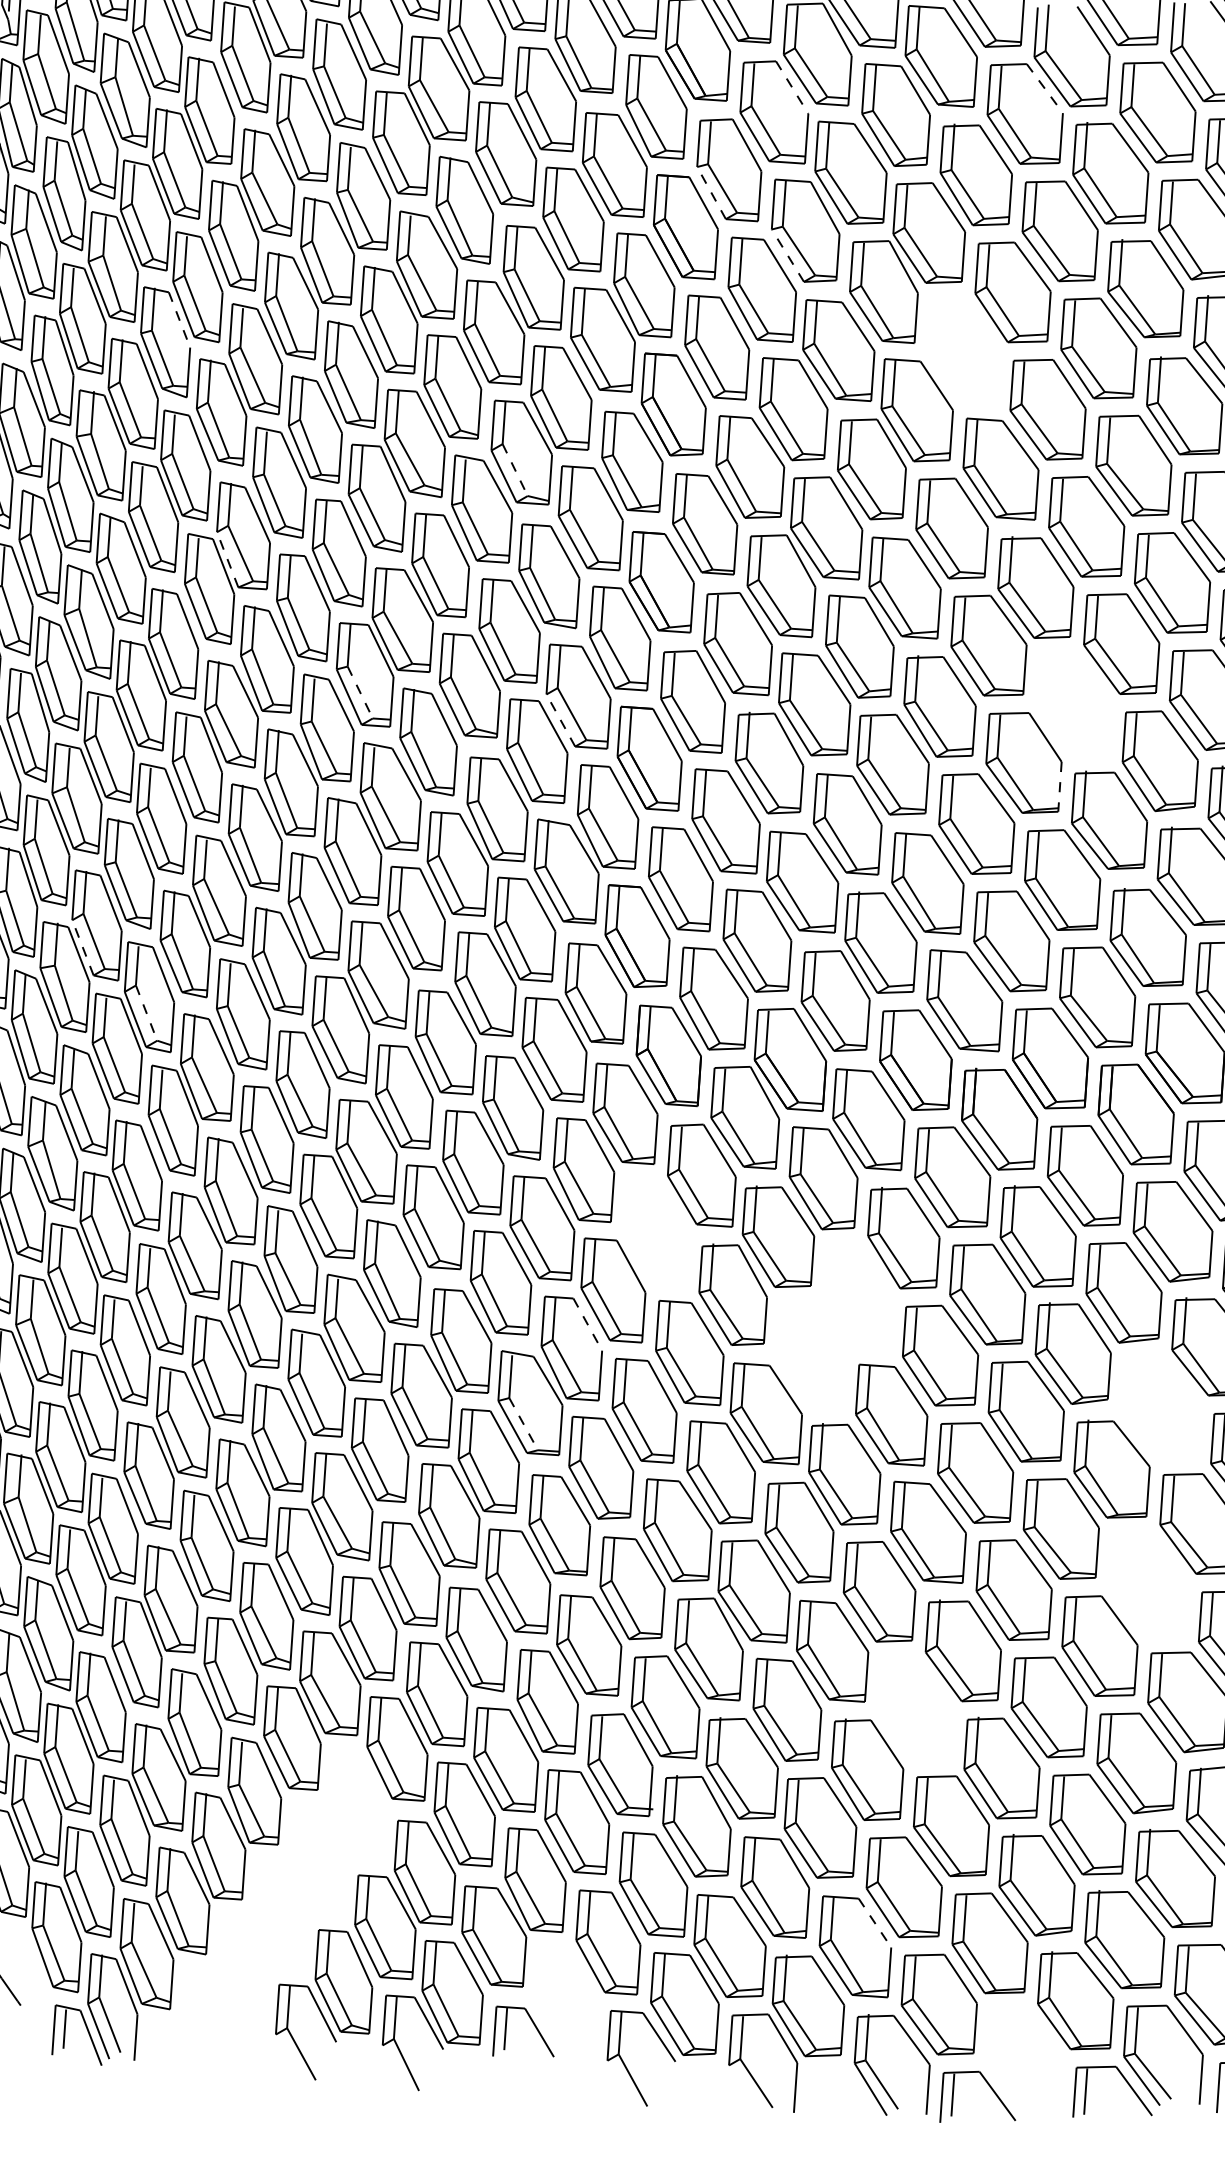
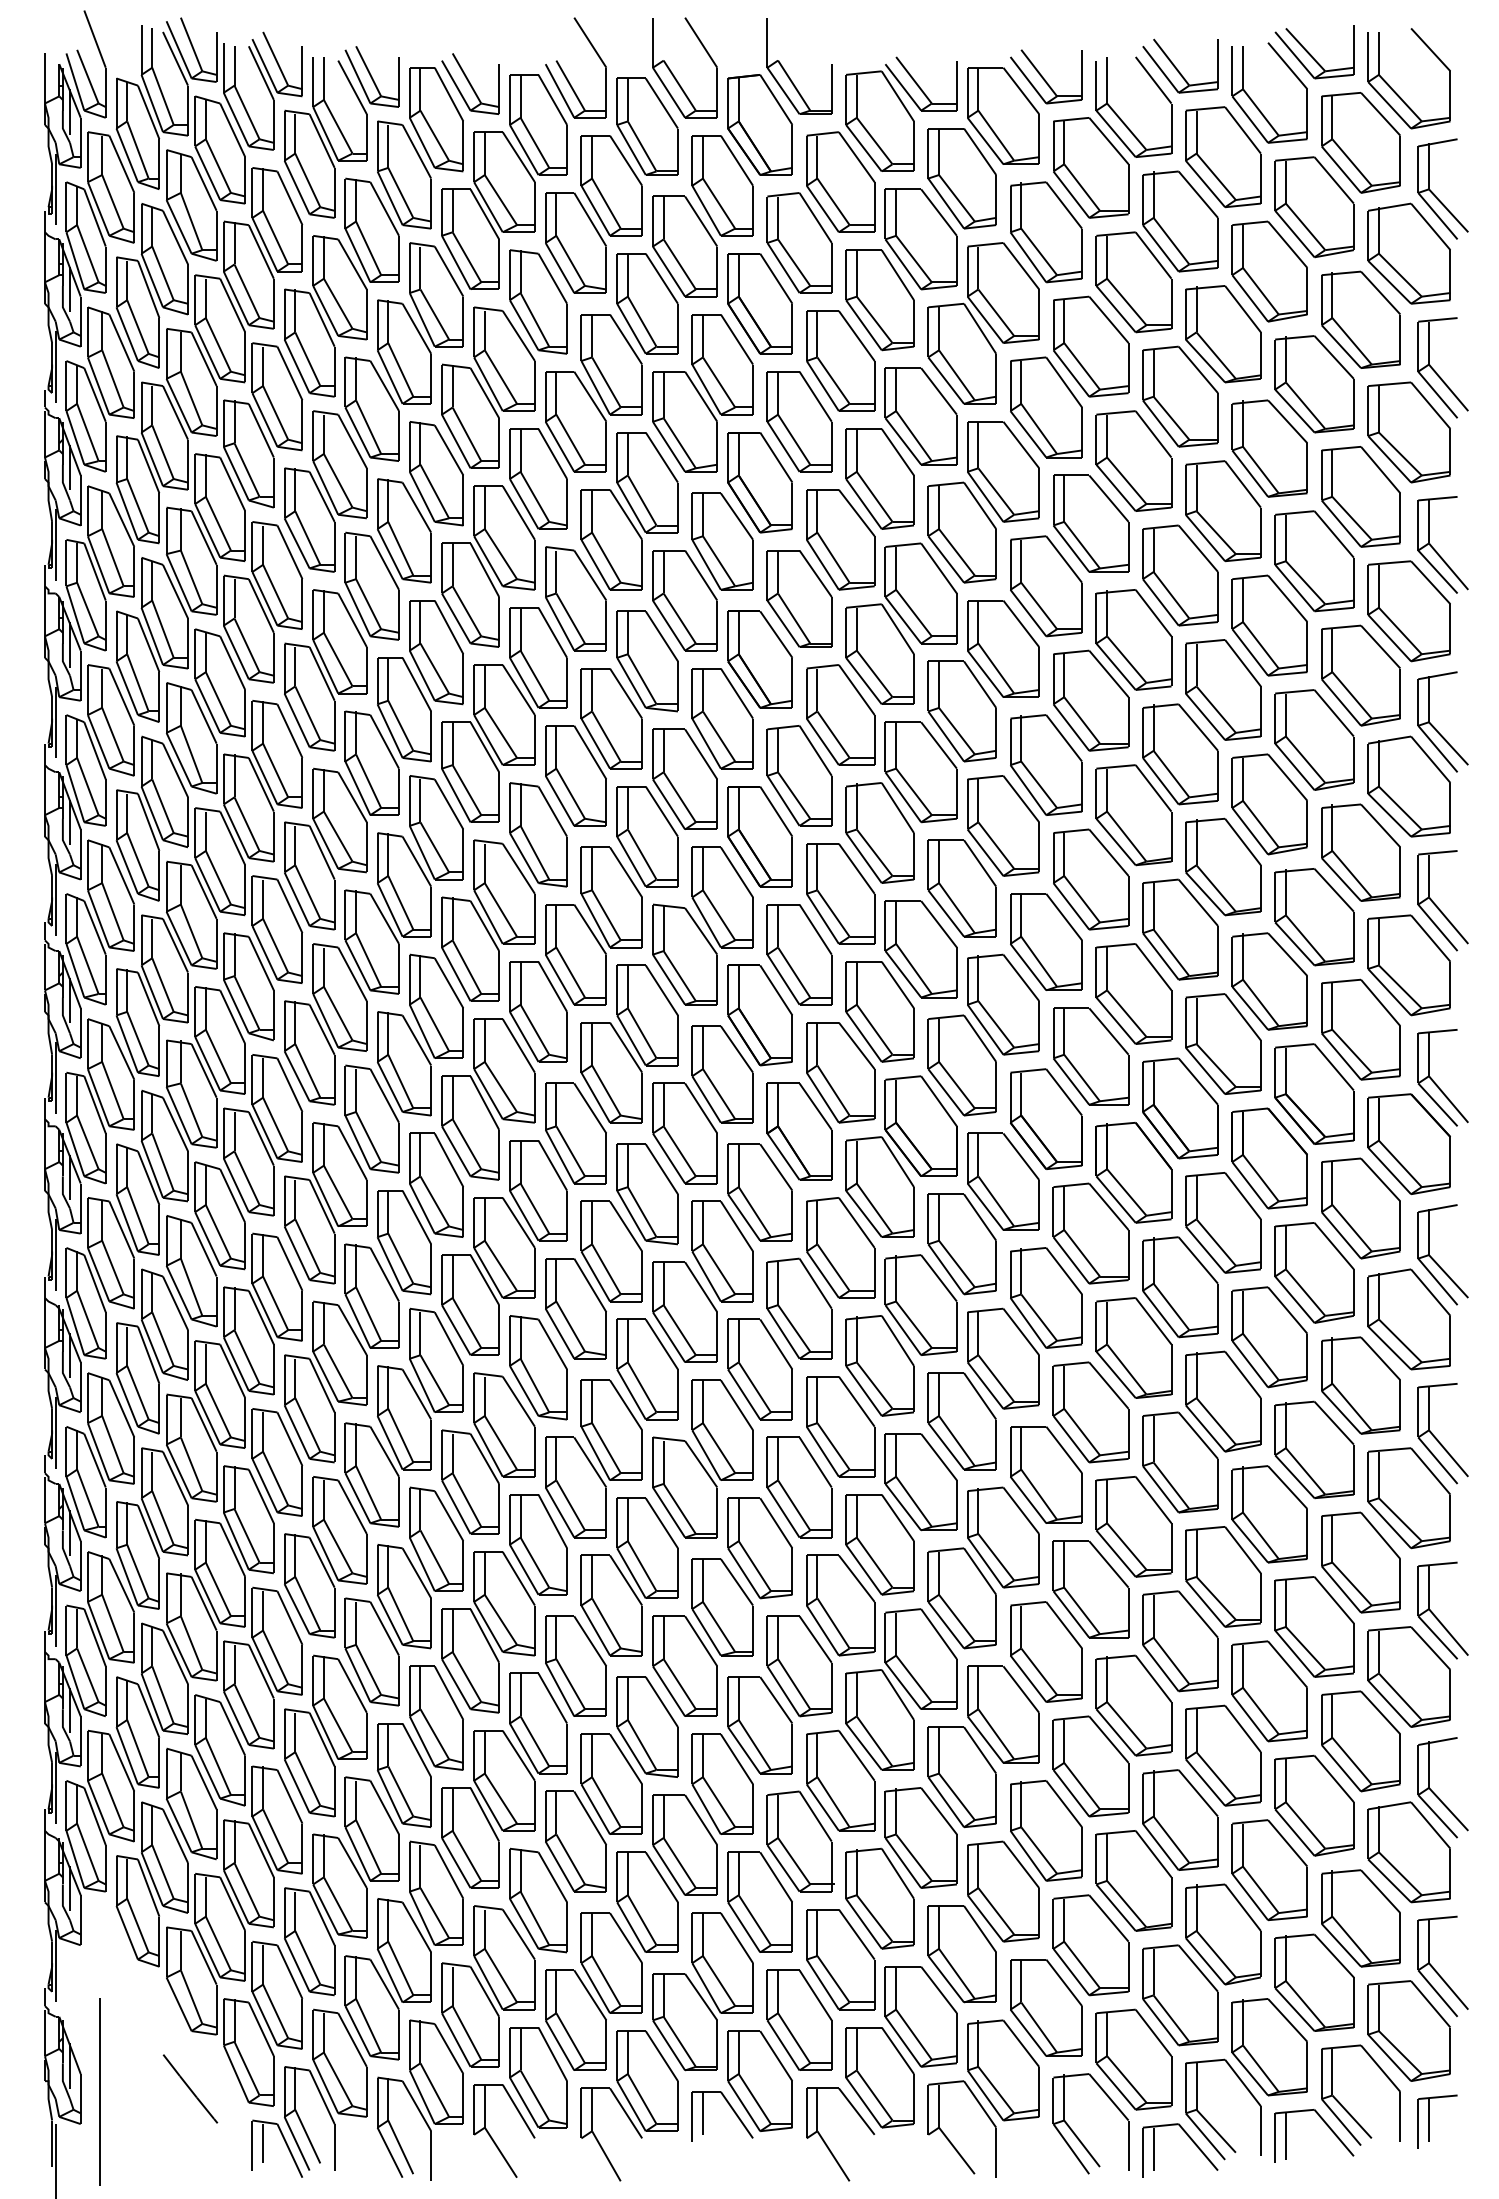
line: (791, 87) -> (856, 157), dashed -> solid
line: (1045, 89) -> (1109, 141), dashed -> solid
line: (711, 192) -> (783, 267), dashed -> solid
line: (787, 255) -> (863, 325), dashed -> solid
line: (179, 319) -> (261, 430), dashed -> solid
part: (964, 350) -> (1046, 407), added
line: (515, 469) -> (606, 557), dashed -> solid
line: (227, 559) -> (325, 666), dashed -> solid
line: (359, 692) -> (466, 790), dashed -> solid
part: (1074, 705) -> (1180, 754), added
line: (561, 720) -> (669, 804), dashed -> solid
line: (1060, 786) -> (1171, 836), dashed -> solid
line: (82, 947) -> (207, 1063), dashed -> solid
line: (146, 1013) -> (275, 1124), dashed -> solid
part: (656, 1232) -> (799, 1308), added
line: (587, 1324) -> (736, 1405), dashed -> solid
part: (834, 1324) -> (983, 1388), added
part: (1160, 1407) -> (1314, 1449), added
line: (523, 1423) -> (679, 1508), dashed -> solid
part: (1148, 1584) -> (1314, 1626), added
part: (915, 1709) -> (1090, 1766), added
part: (282, 1913) -> (472, 2013), added
line: (875, 1923) -> (1064, 1983), dashed -> solid
part: (564, 1999) -> (759, 2080), added
part: (1010, 2072) -> (1209, 2122), added

